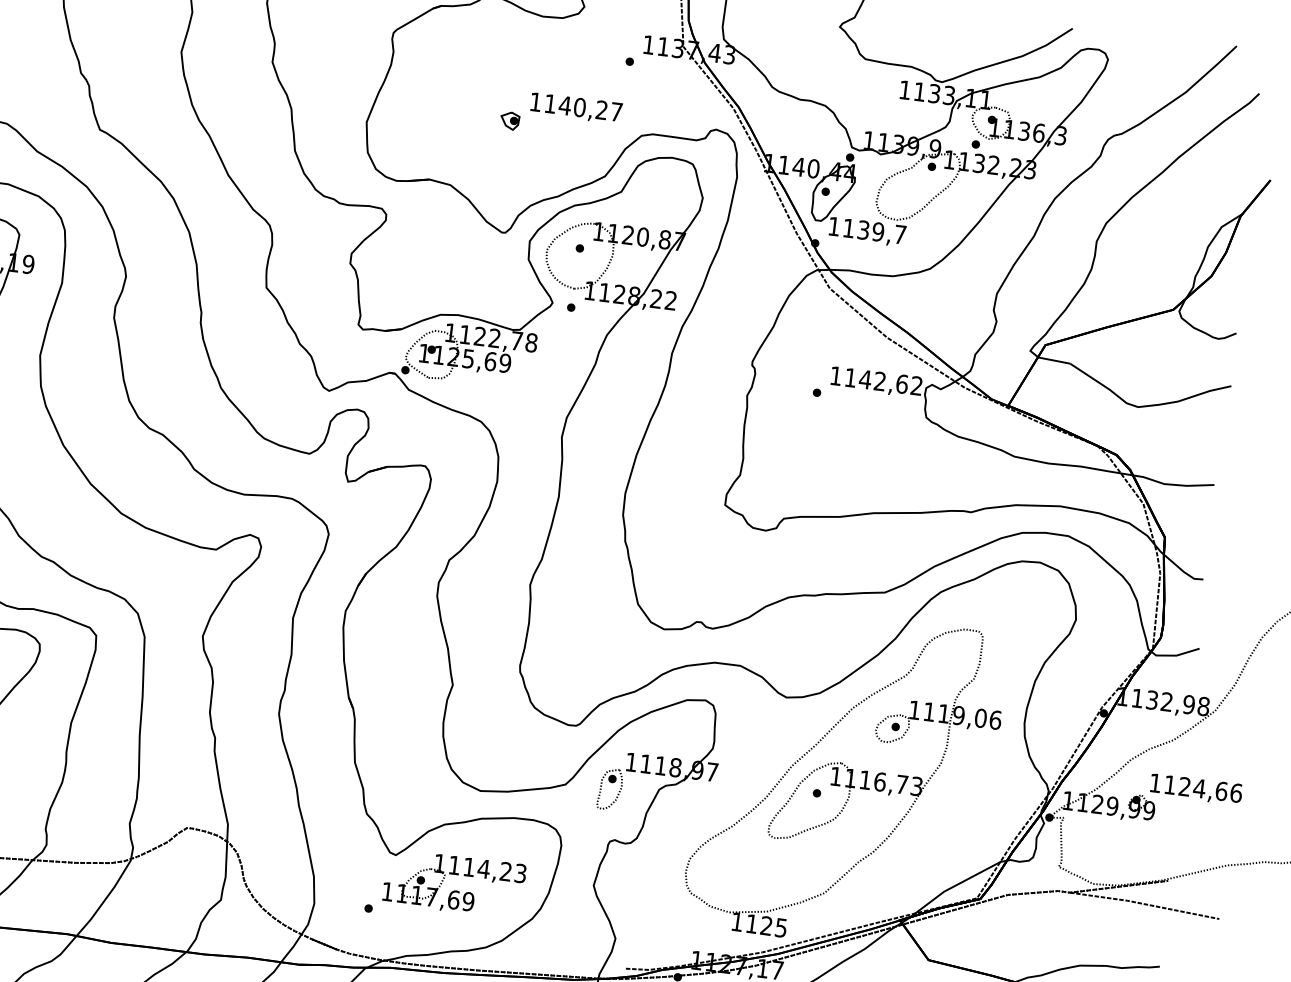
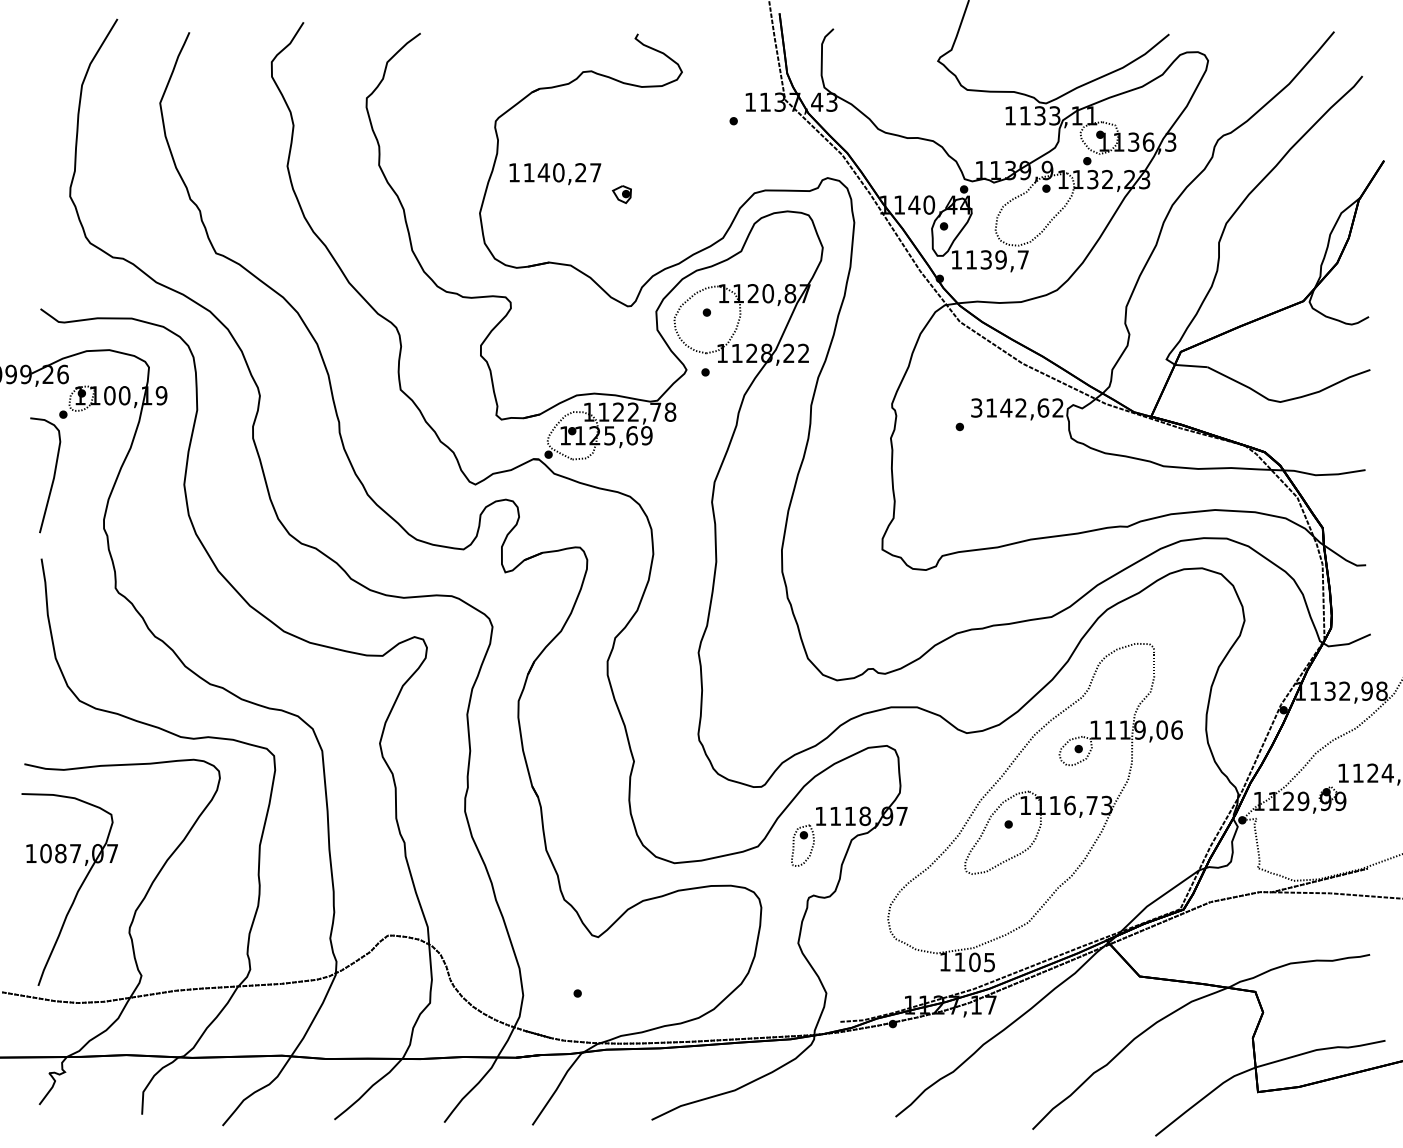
text: (576, 108) -> (555, 174), moved
text: (835, 375) -> (976, 407), 1142,62 -> 3142,62
part: (456, 890) -> (662, 964), removed
text: (766, 926) -> (974, 962), 1125 -> 1105

